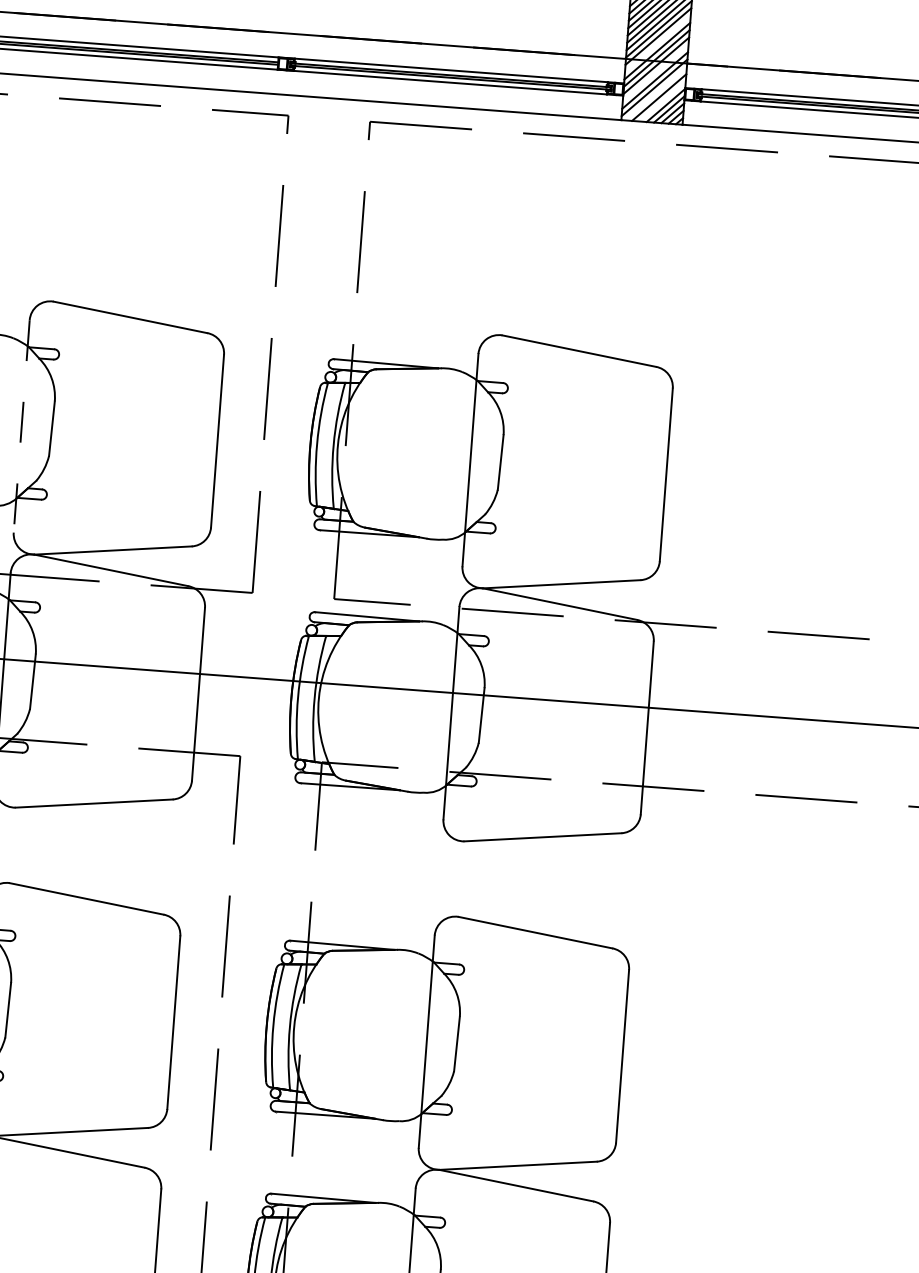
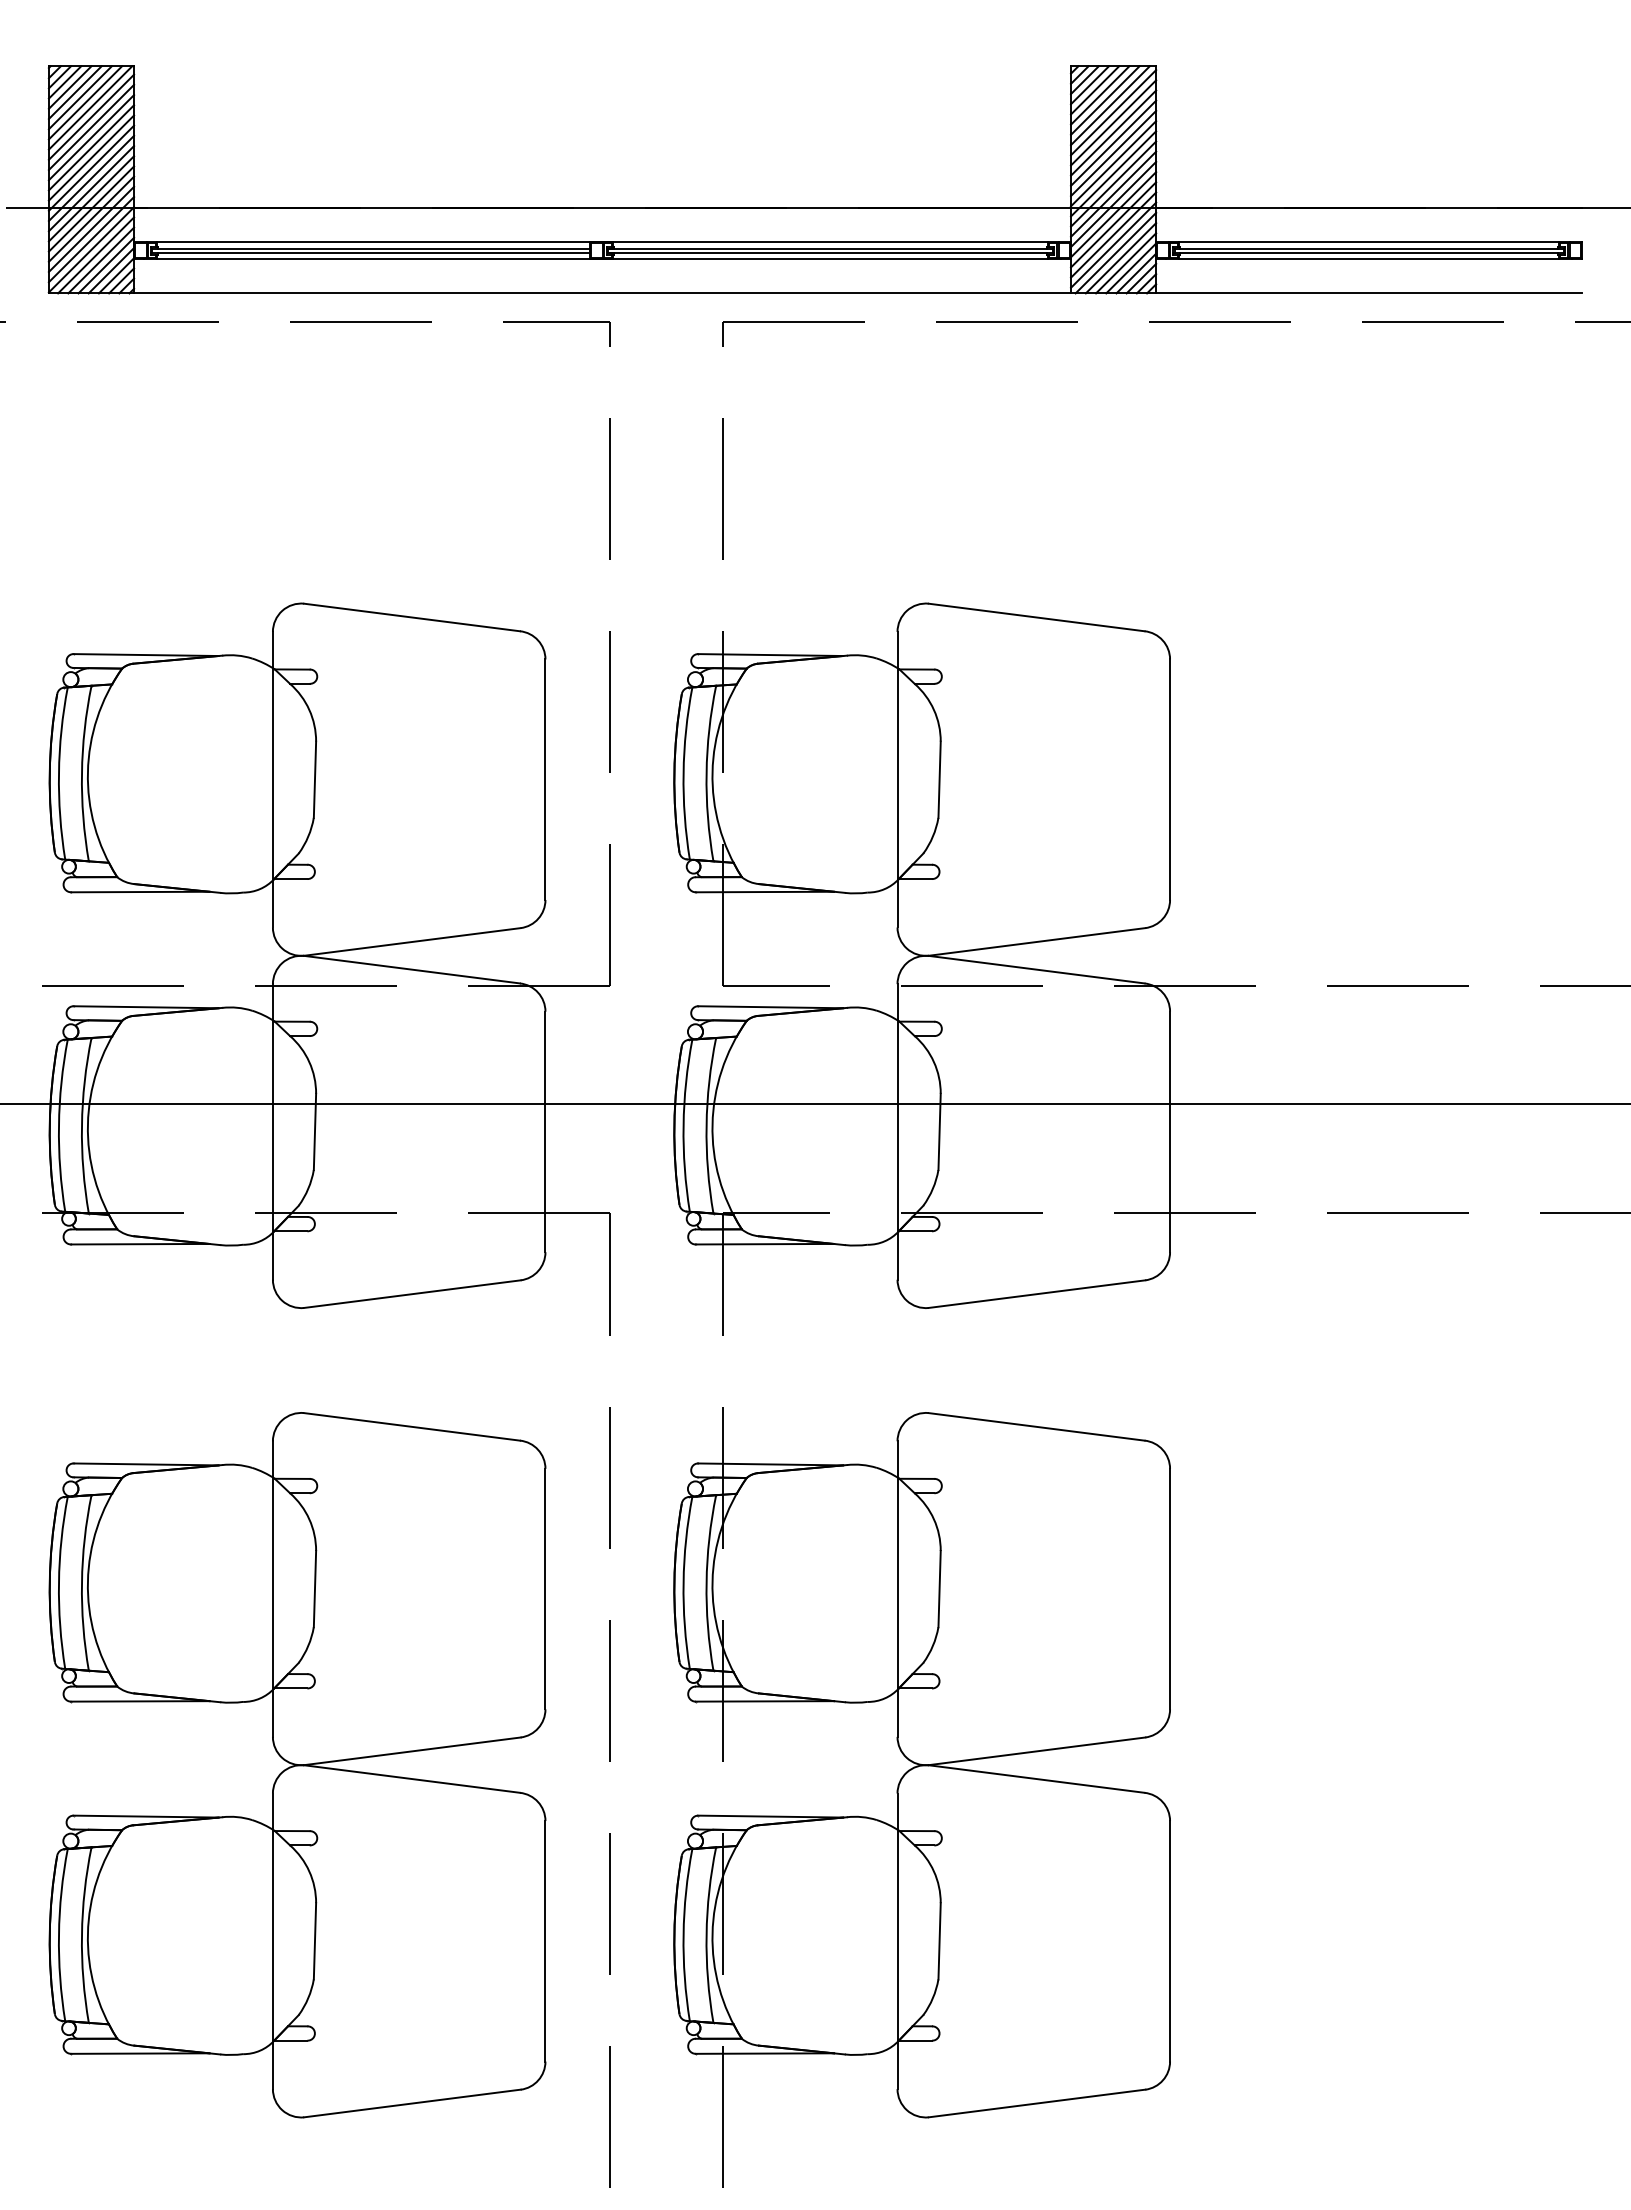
line: (657, 43) -> (1113, 183), added
line: (655, 72) -> (1113, 224), added
line: (655, 93) -> (1115, 252), added
line: (662, 101) -> (1126, 263), added
line: (21, 426) -> (272, 779), dashed -> solid

